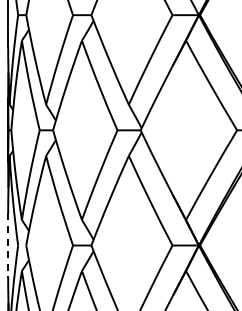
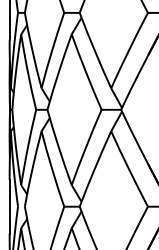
line: (8, 245) -> (9, 206), dashed -> solid

